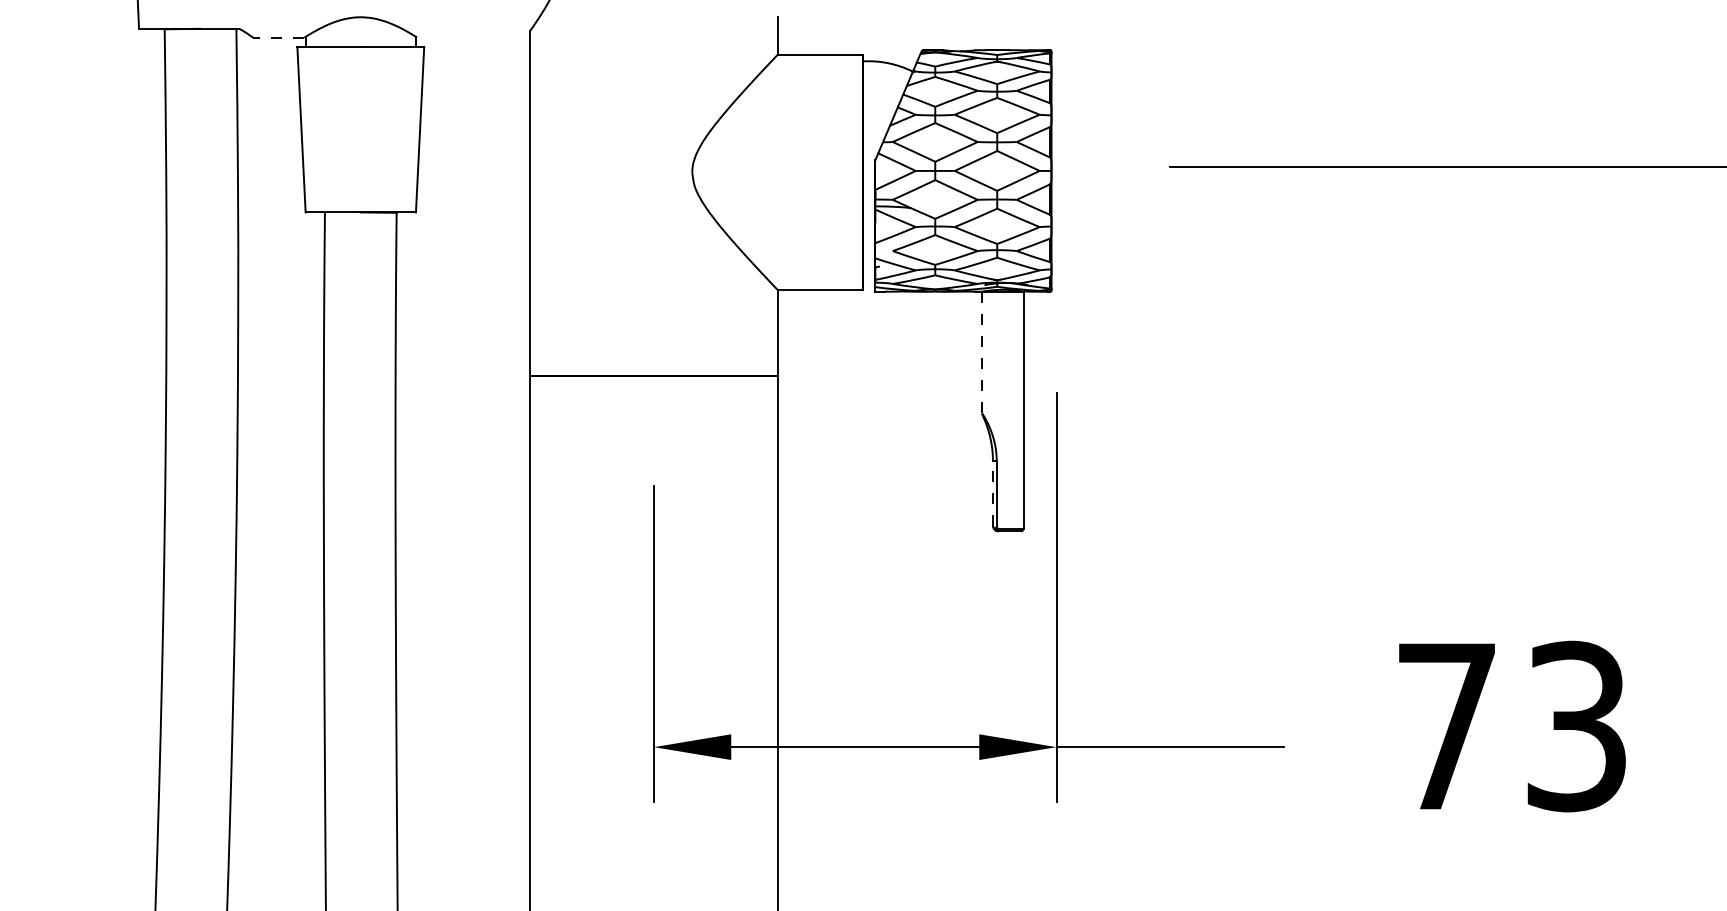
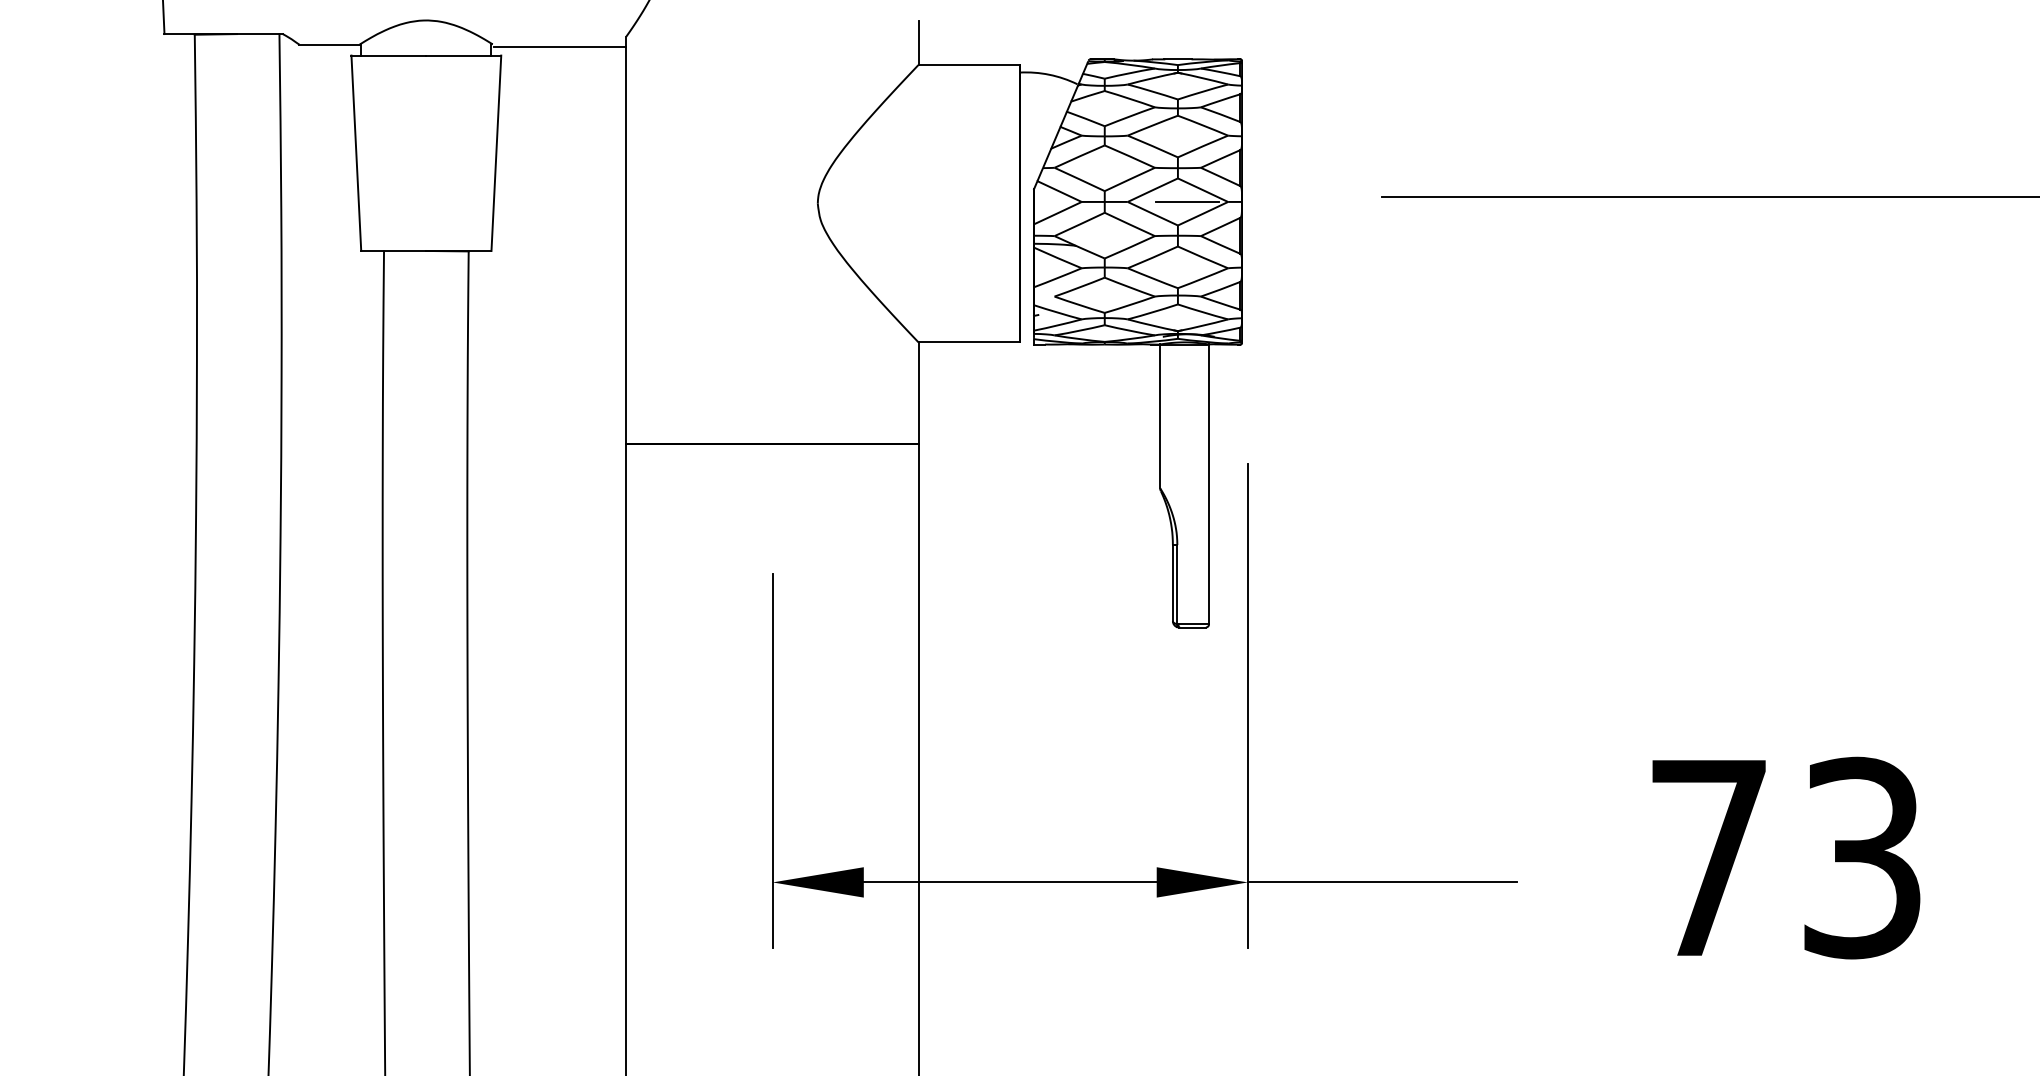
line: (277, 37) -> (328, 44), dashed -> solid
line: (474, 40) -> (560, 47), added
line: (1005, 170) -> (1187, 201), added
line: (982, 352) -> (1160, 416), dashed -> solid
line: (992, 493) -> (1172, 582), dashed -> solid

